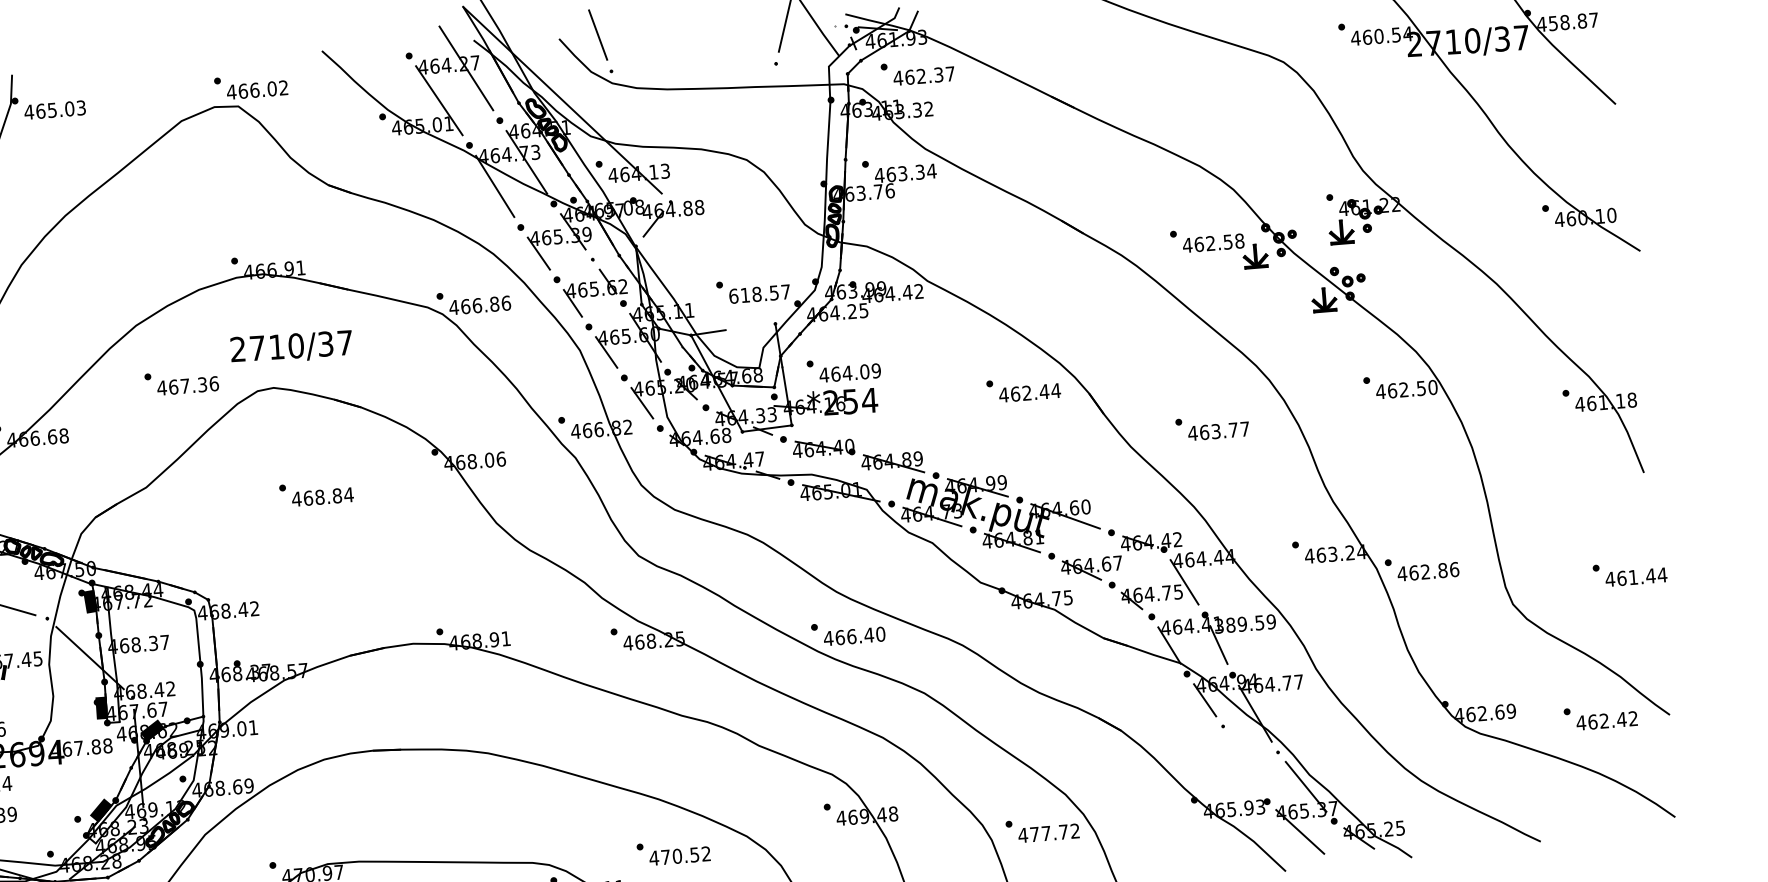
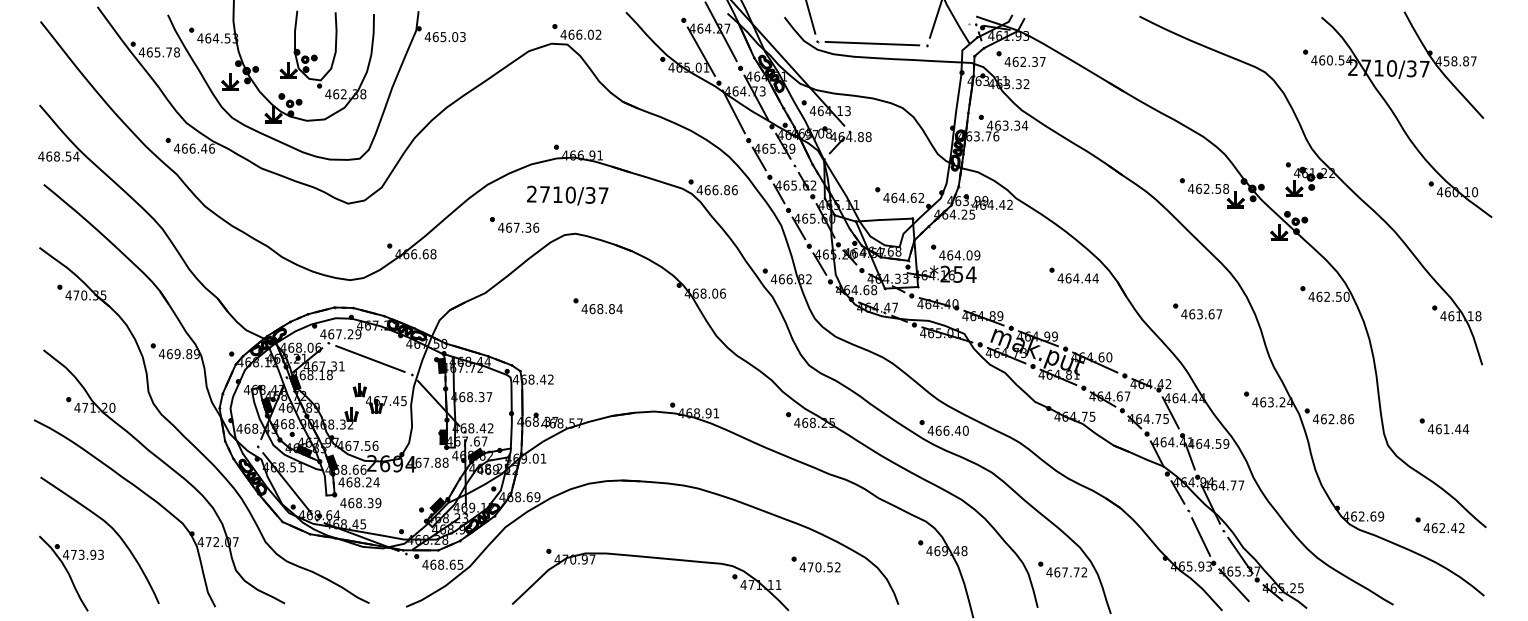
line: (693, 67) -> (872, 43), added
text: (759, 293) -> (903, 197), 618.57 -> 464.62
line: (749, 327) -> (895, 219), added
text: (291, 346) -> (567, 195), moved
text: (1027, 393) -> (1076, 278), 462.44 -> 464.44
text: (1233, 430) -> (1211, 314), 463.77 -> 463.67
part: (1629, 573) -> (1444, 426), moved
text: (1231, 624) -> (1199, 443), 389.59 -> 464.59
line: (1245, 763) -> (1201, 536), added
text: (1035, 834) -> (1057, 572), 477.72 -> 467.72

